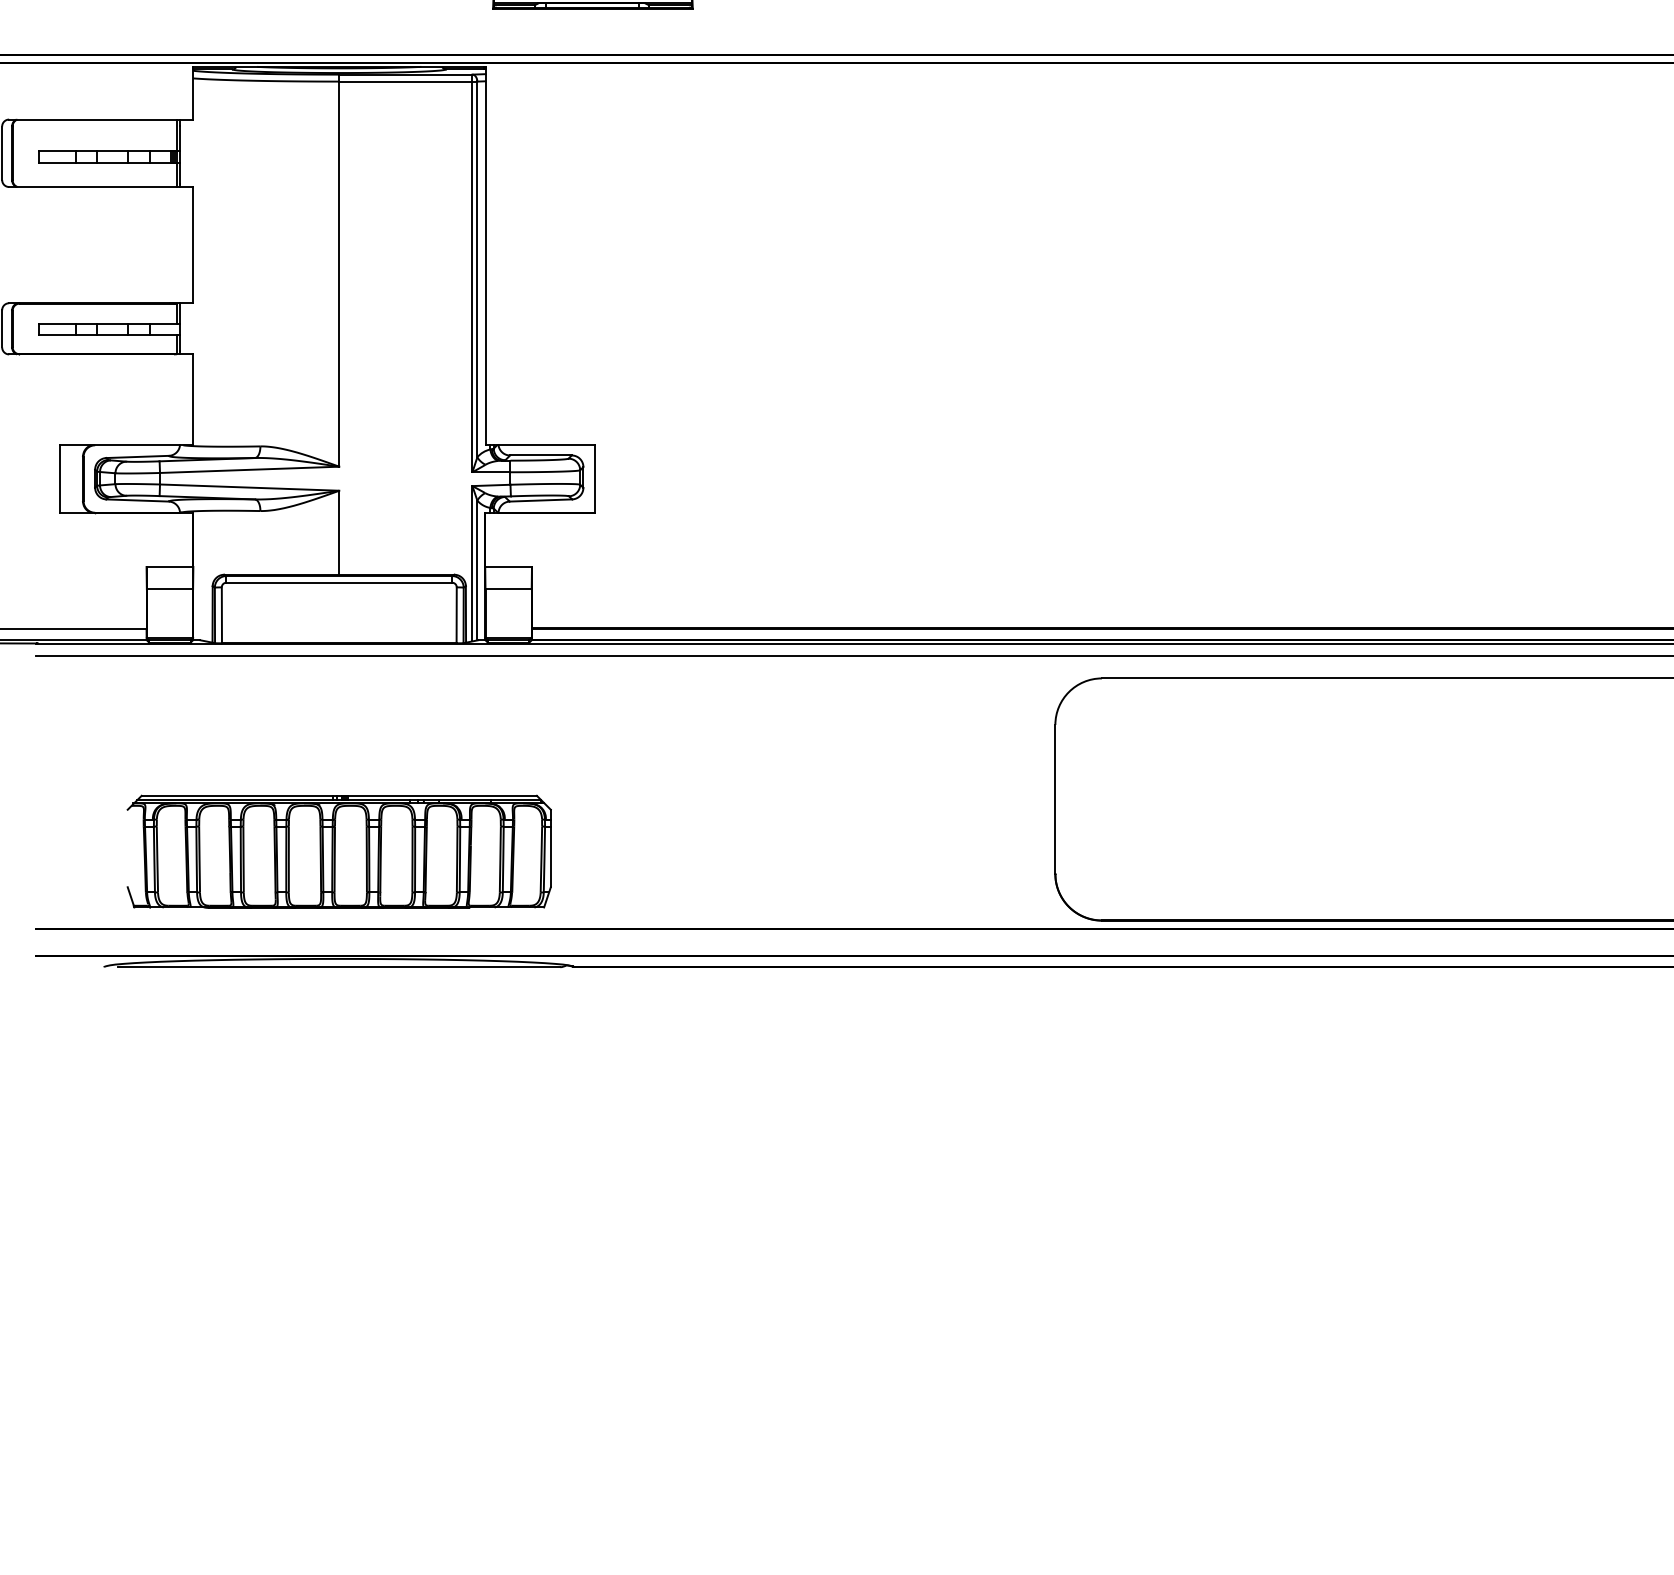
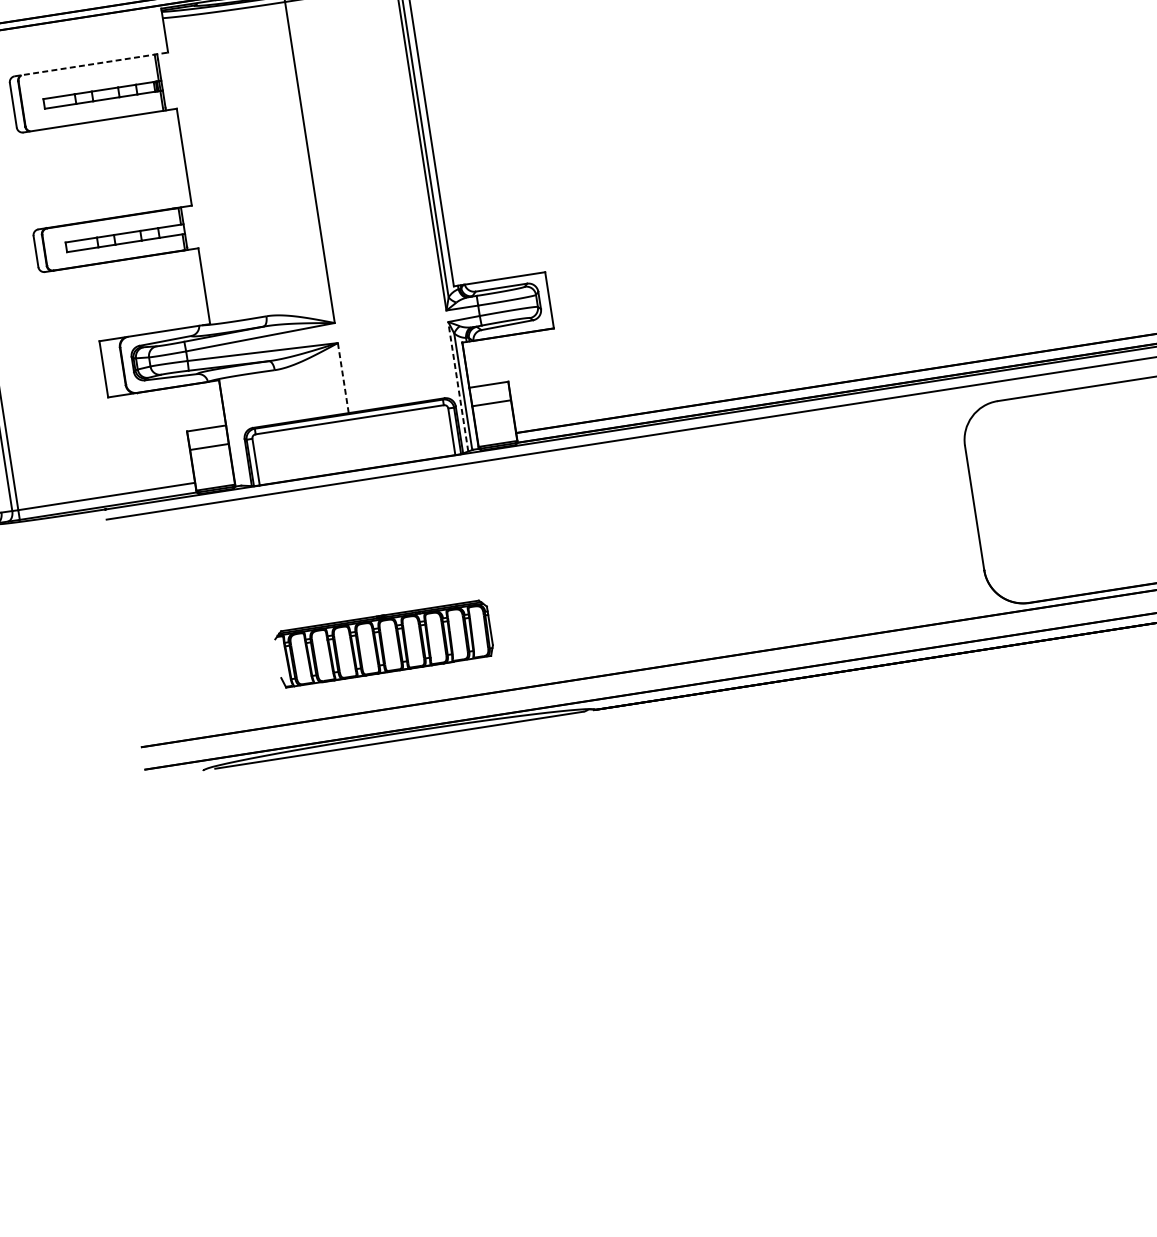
line: (101, 119) -> (91, 64), solid -> dashed
line: (339, 533) -> (343, 378), solid -> dashed
line: (472, 563) -> (458, 386), solid -> dashed
part: (338, 851) -> (383, 643), size x0.6

